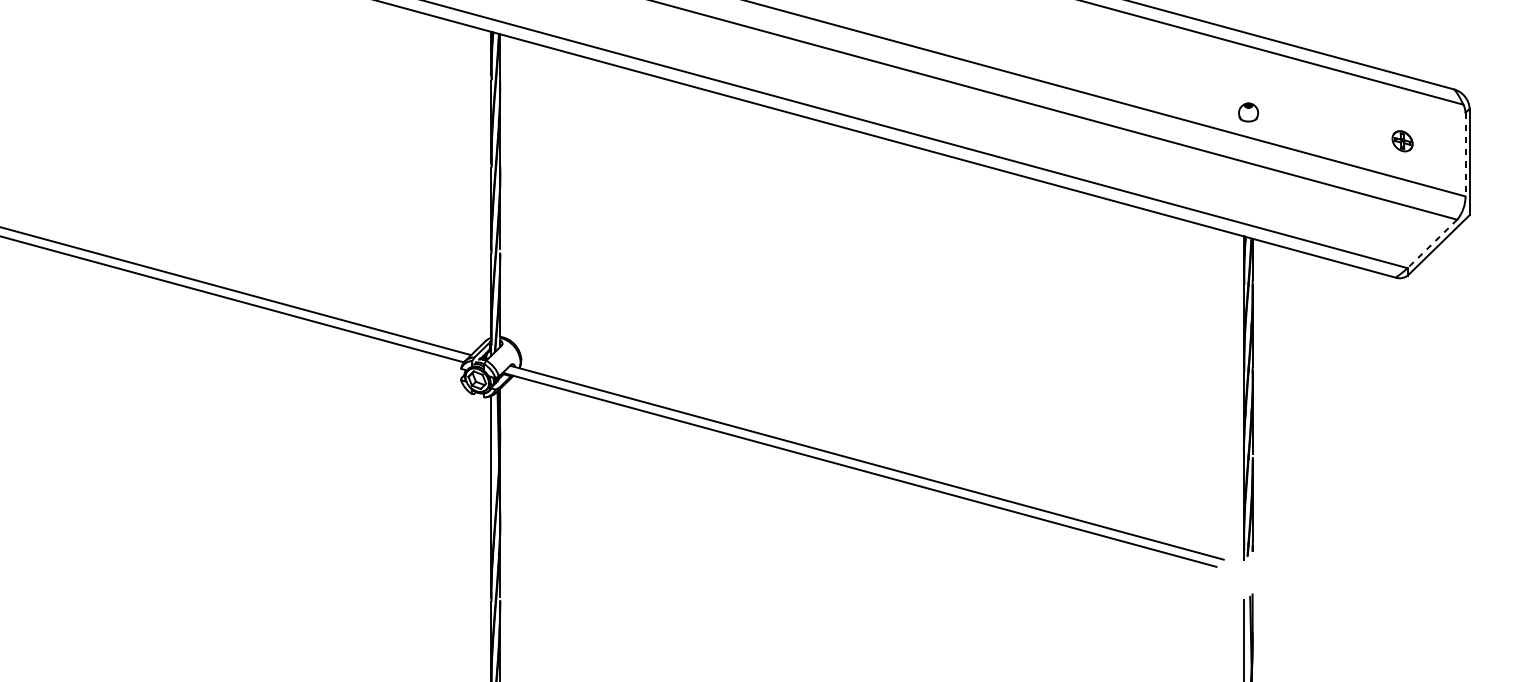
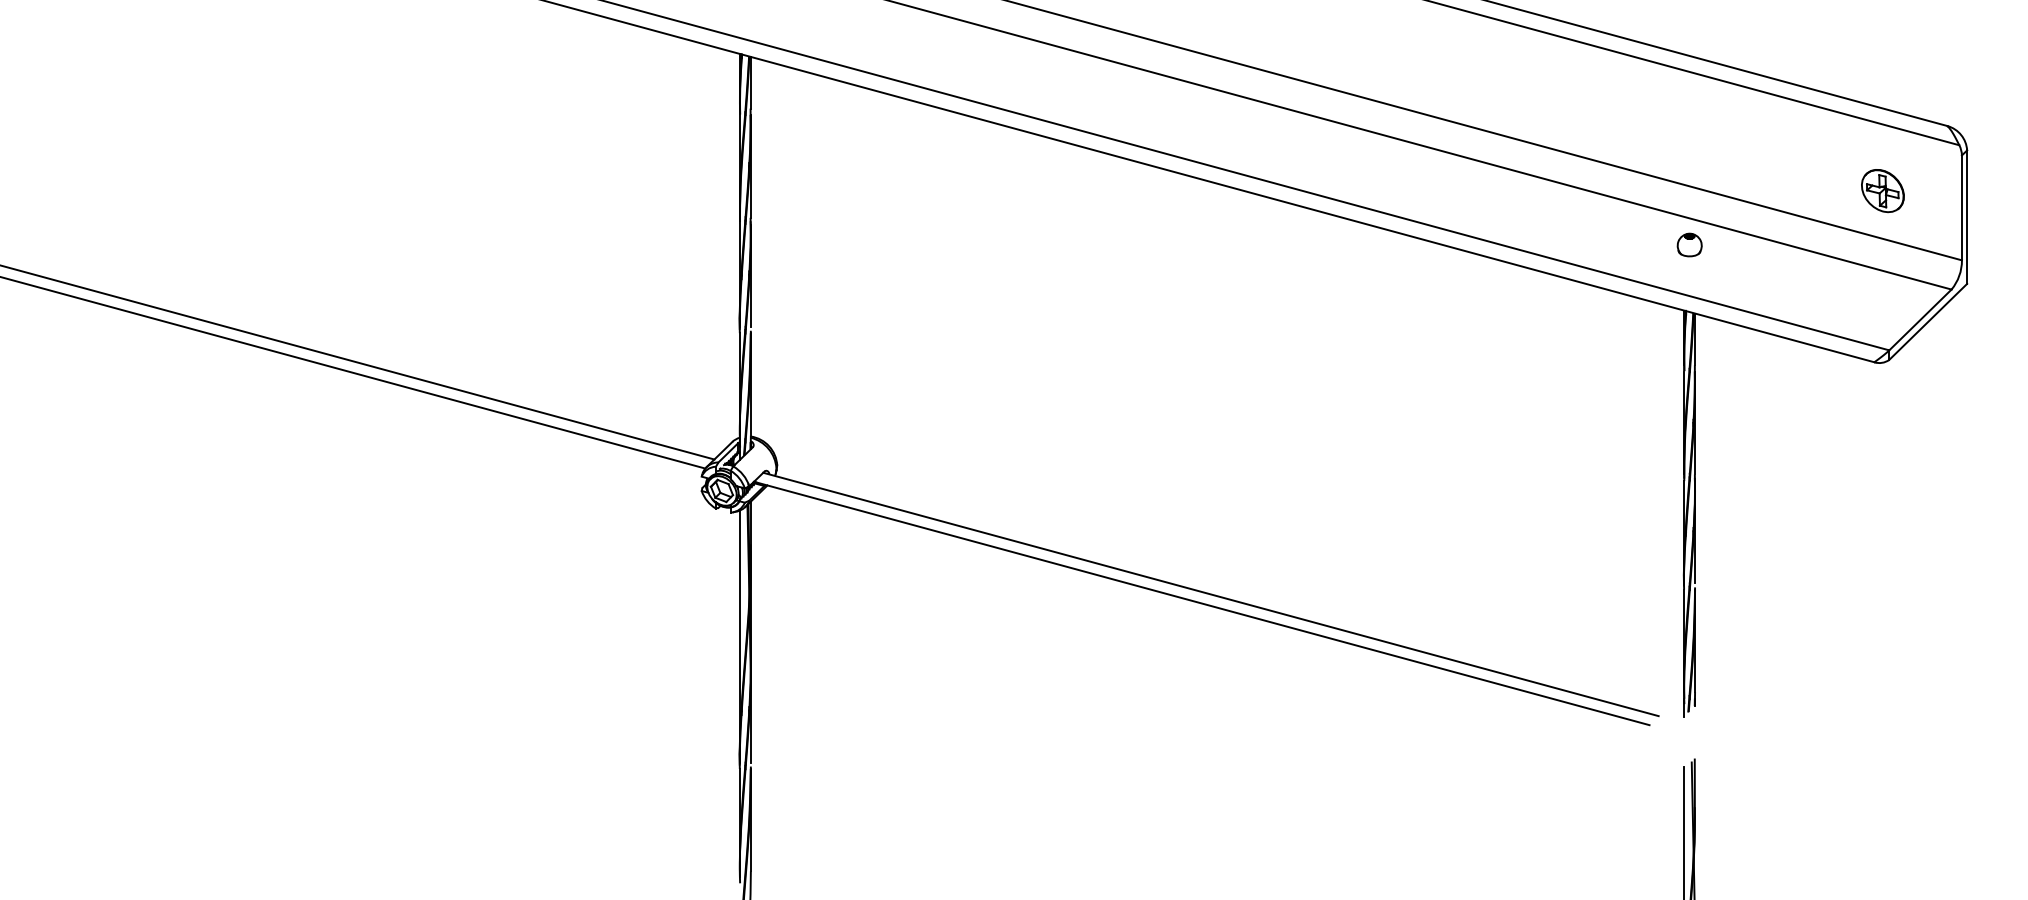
part: (1248, 112) -> (1689, 244), moved
part: (1402, 141) -> (1882, 191), size x1.67
line: (1465, 155) -> (1961, 208), dashed -> solid
line: (1432, 244) -> (1920, 320), dashed -> solid

